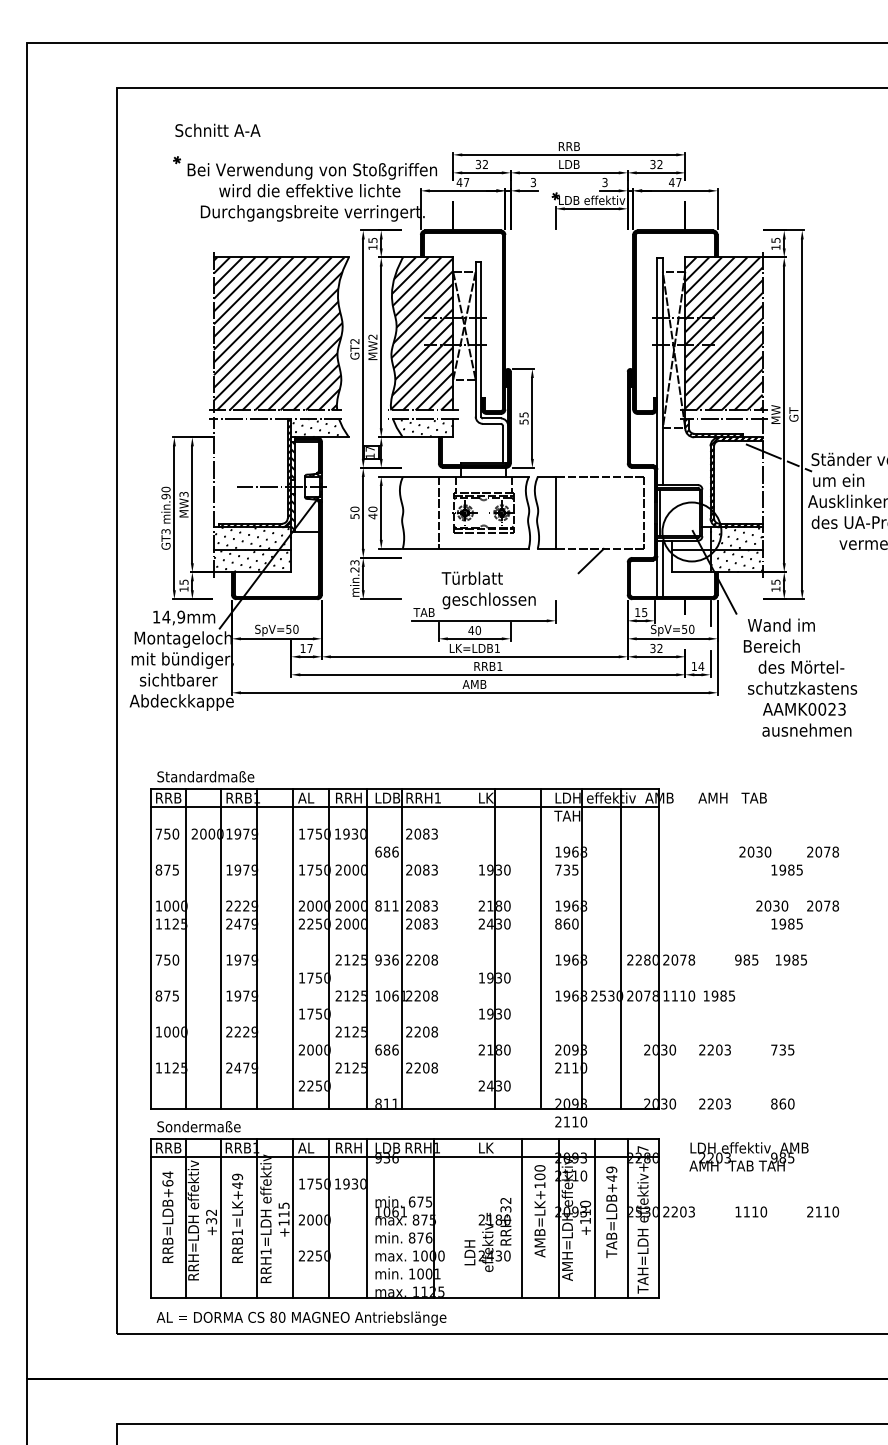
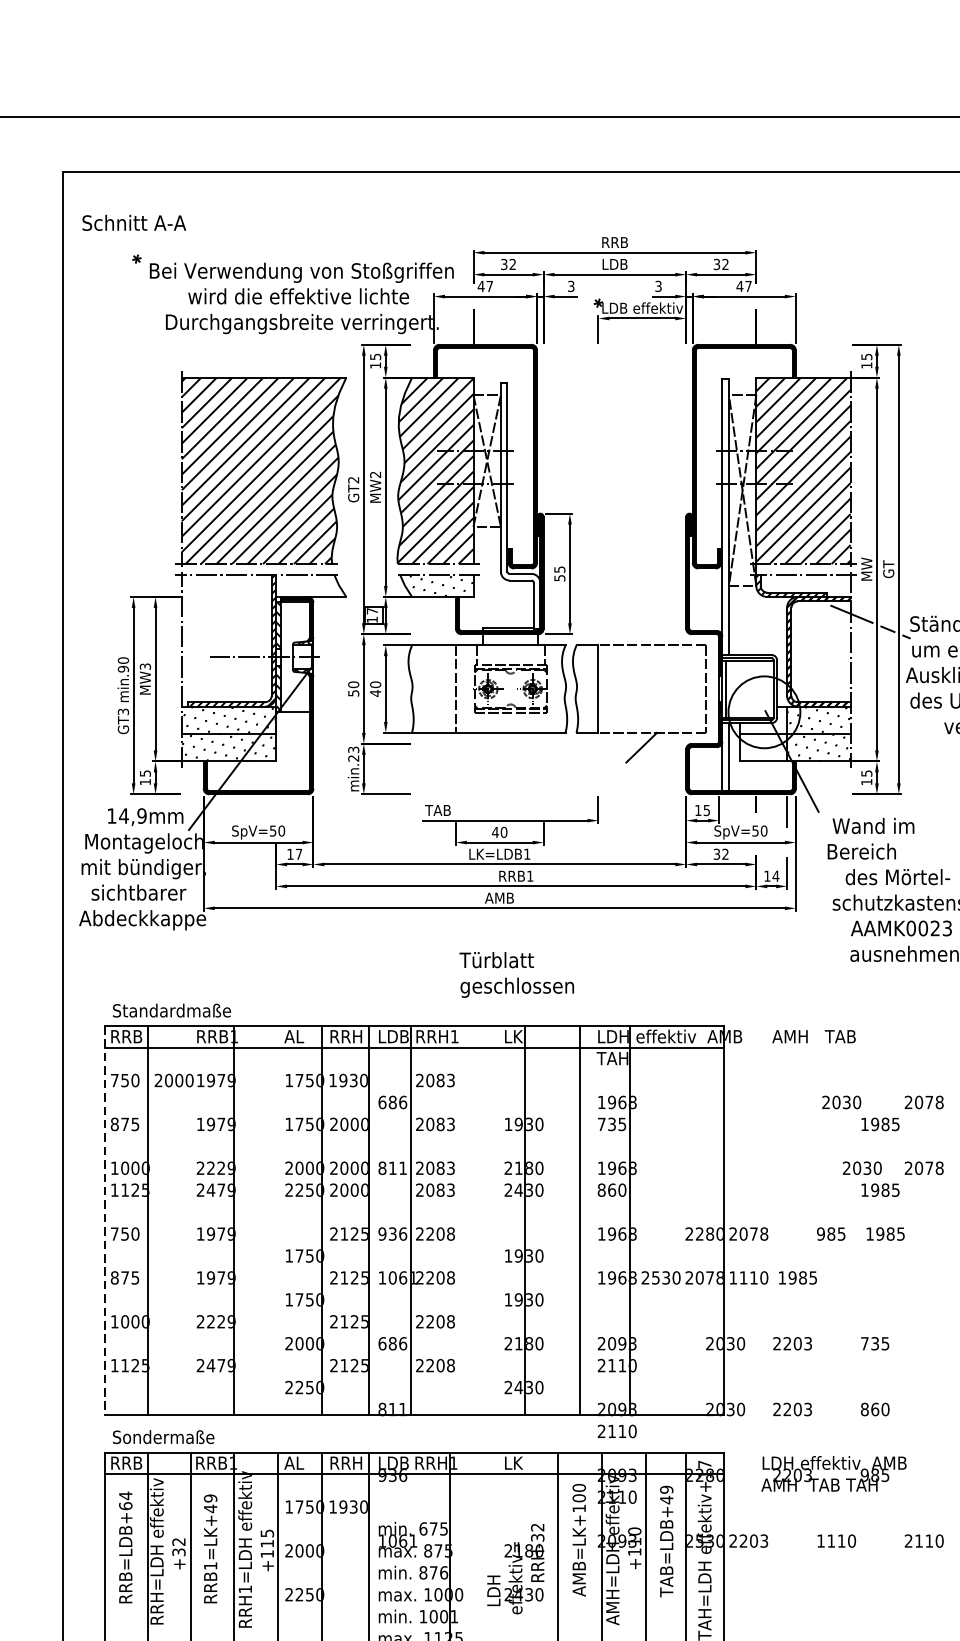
text: (217, 129) -> (133, 221), moved
hatch: (320, 428) -> (311, 586), removed
text: (488, 590) -> (516, 974), moved
line: (221, 948) -> (191, 1219), removed
line: (293, 948) -> (278, 1219), removed
line: (621, 948) -> (678, 1219), removed
line: (150, 949) -> (104, 1221), solid -> dashed

